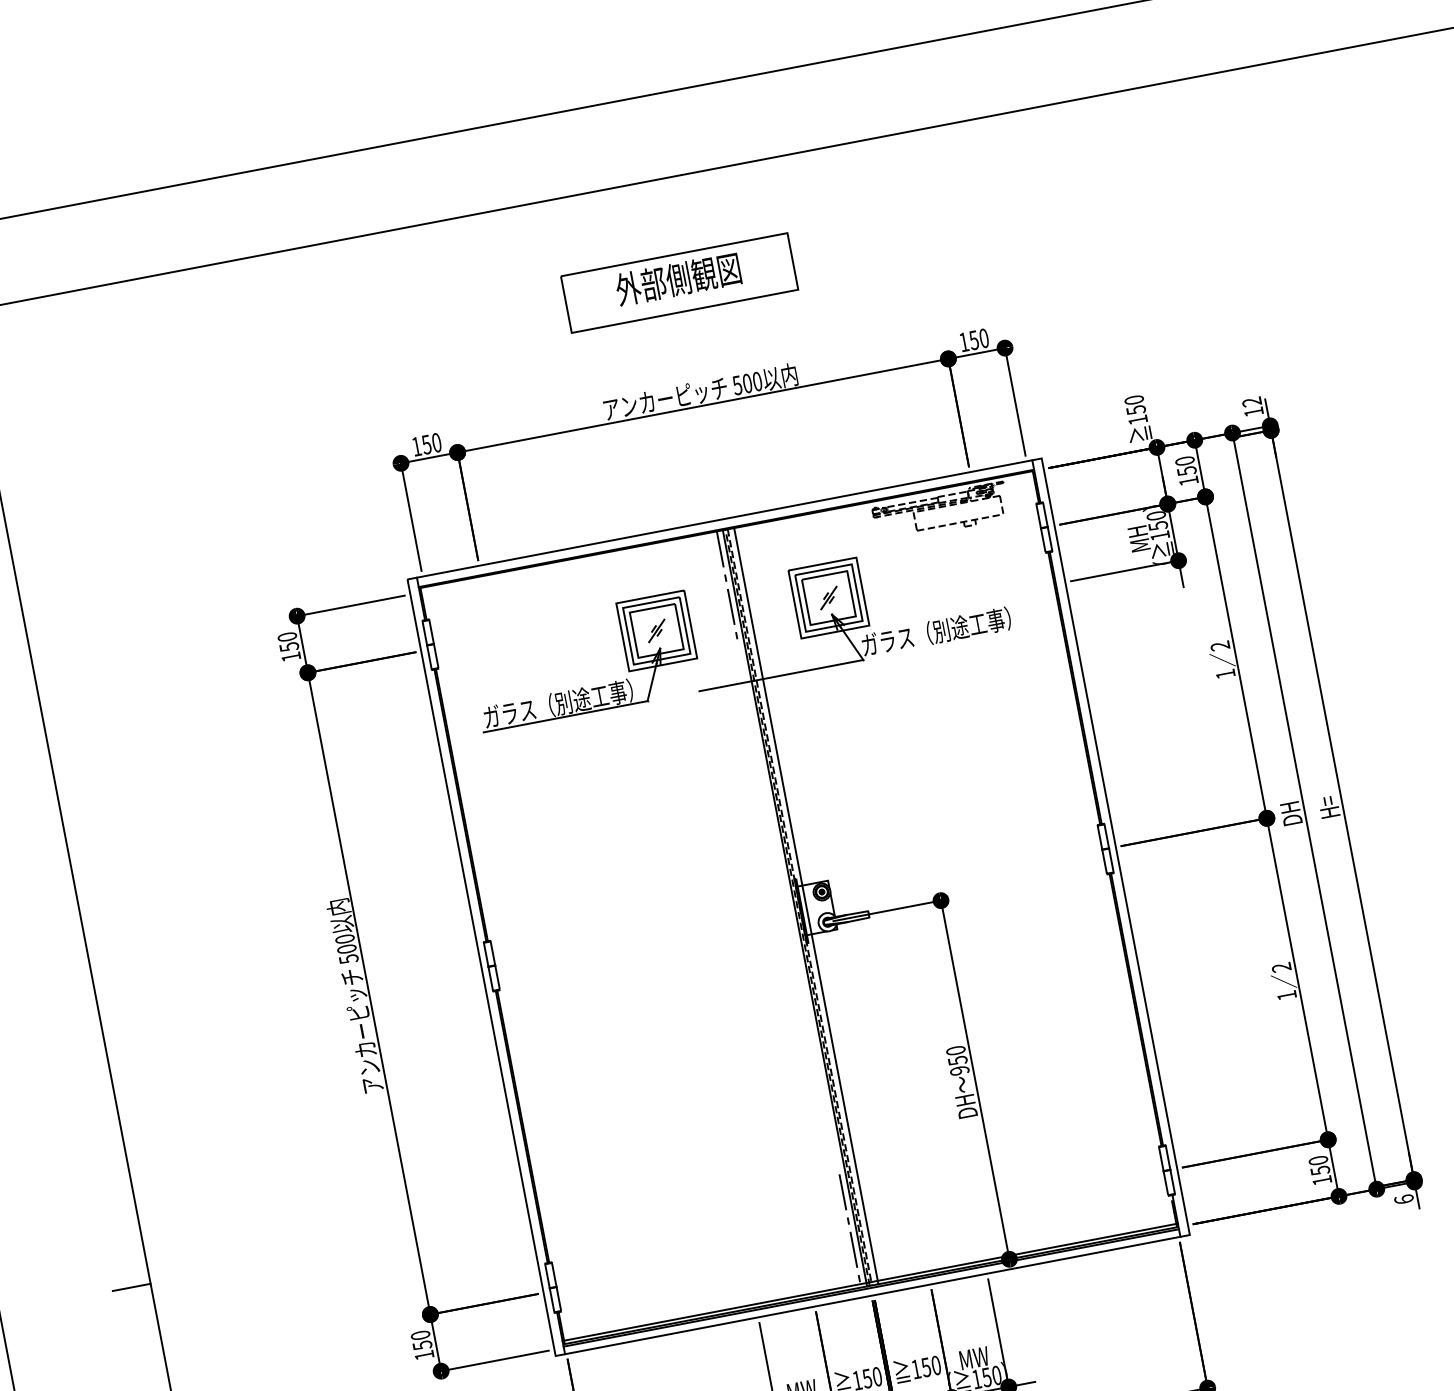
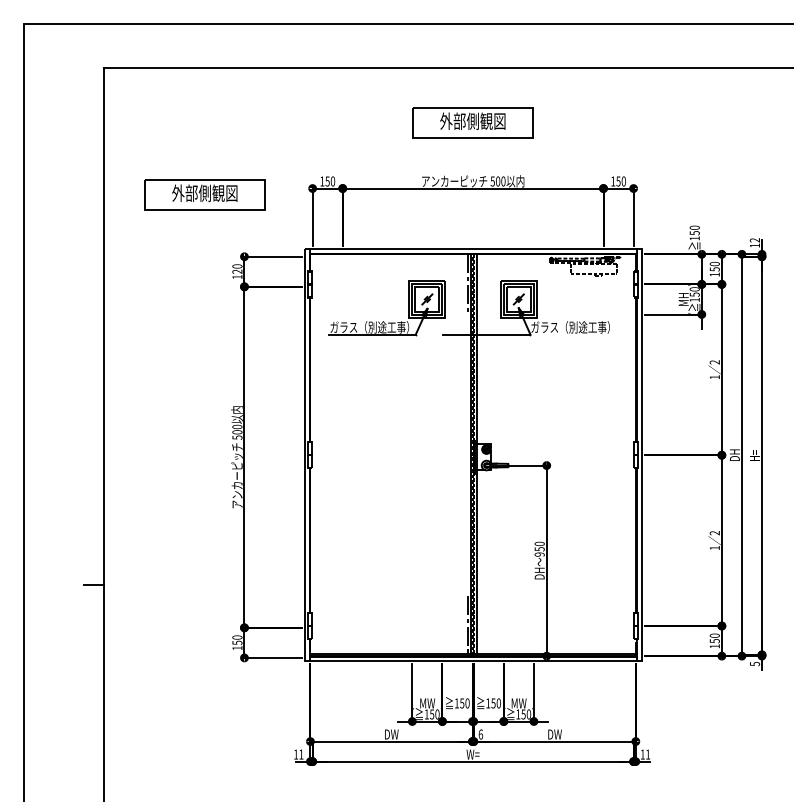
part: (199, 513) -> (204, 194), added
text: (289, 646) -> (237, 271), 150 -> 120
text: (1403, 1198) -> (754, 663), 6 -> 5

